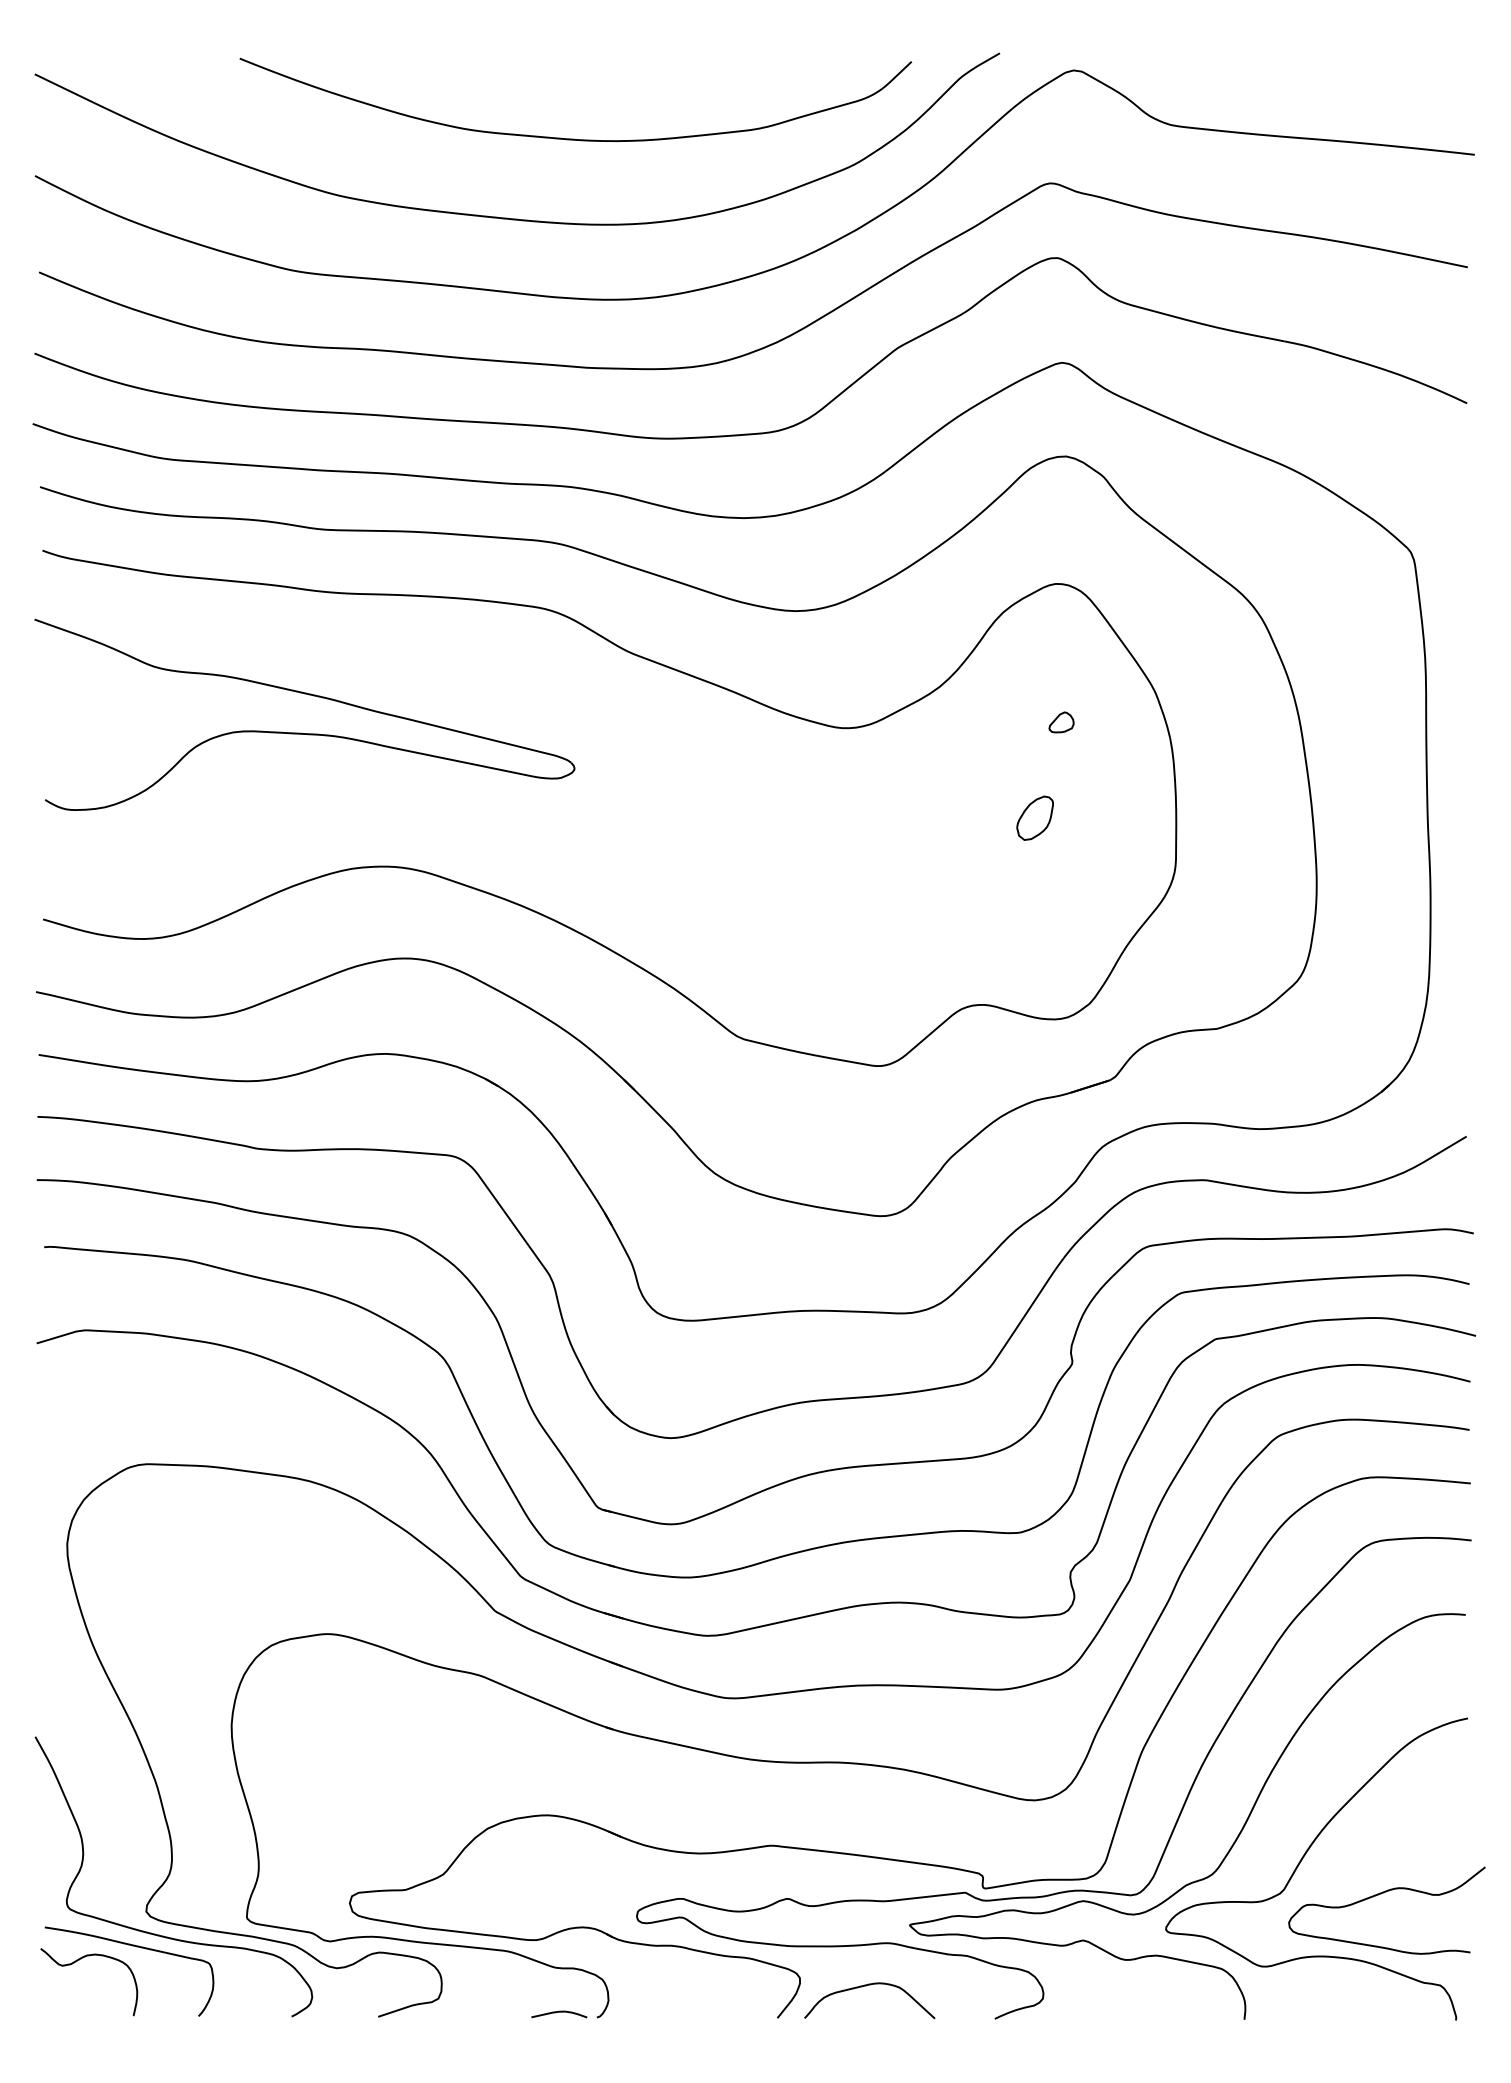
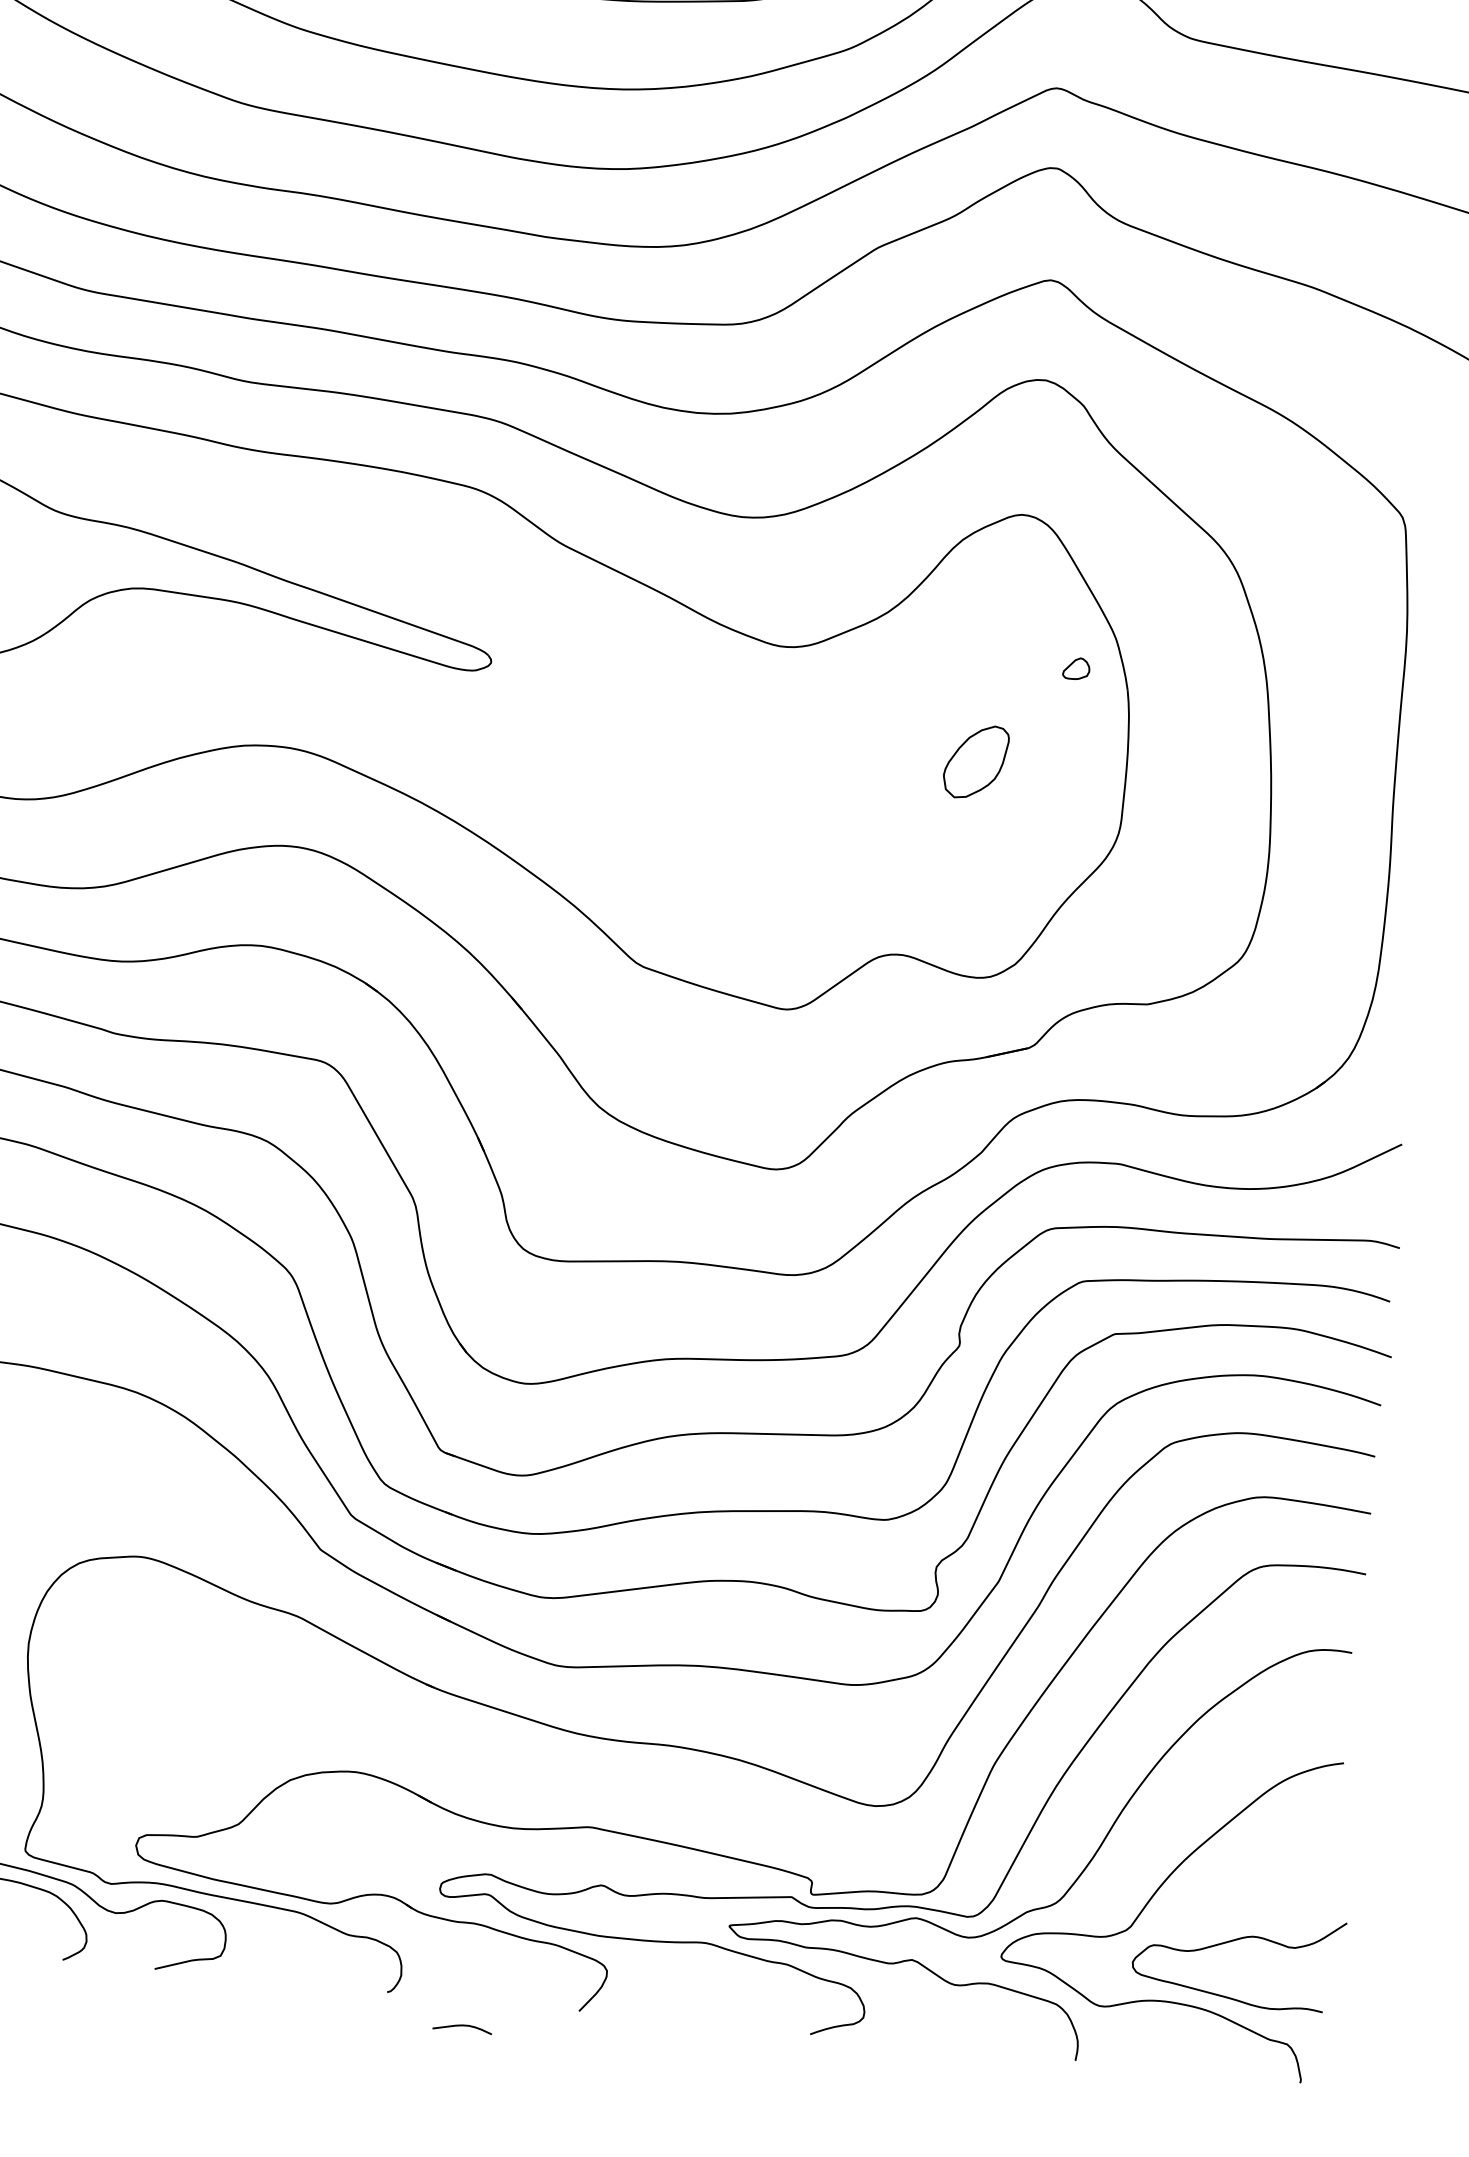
part: (1061, 722) -> (1076, 668), moved
part: (1034, 817) -> (975, 760), size x1.6
curve: (866, 1986) -> (676, 1986), removed
curve: (559, 2012) -> (462, 2026), moved

